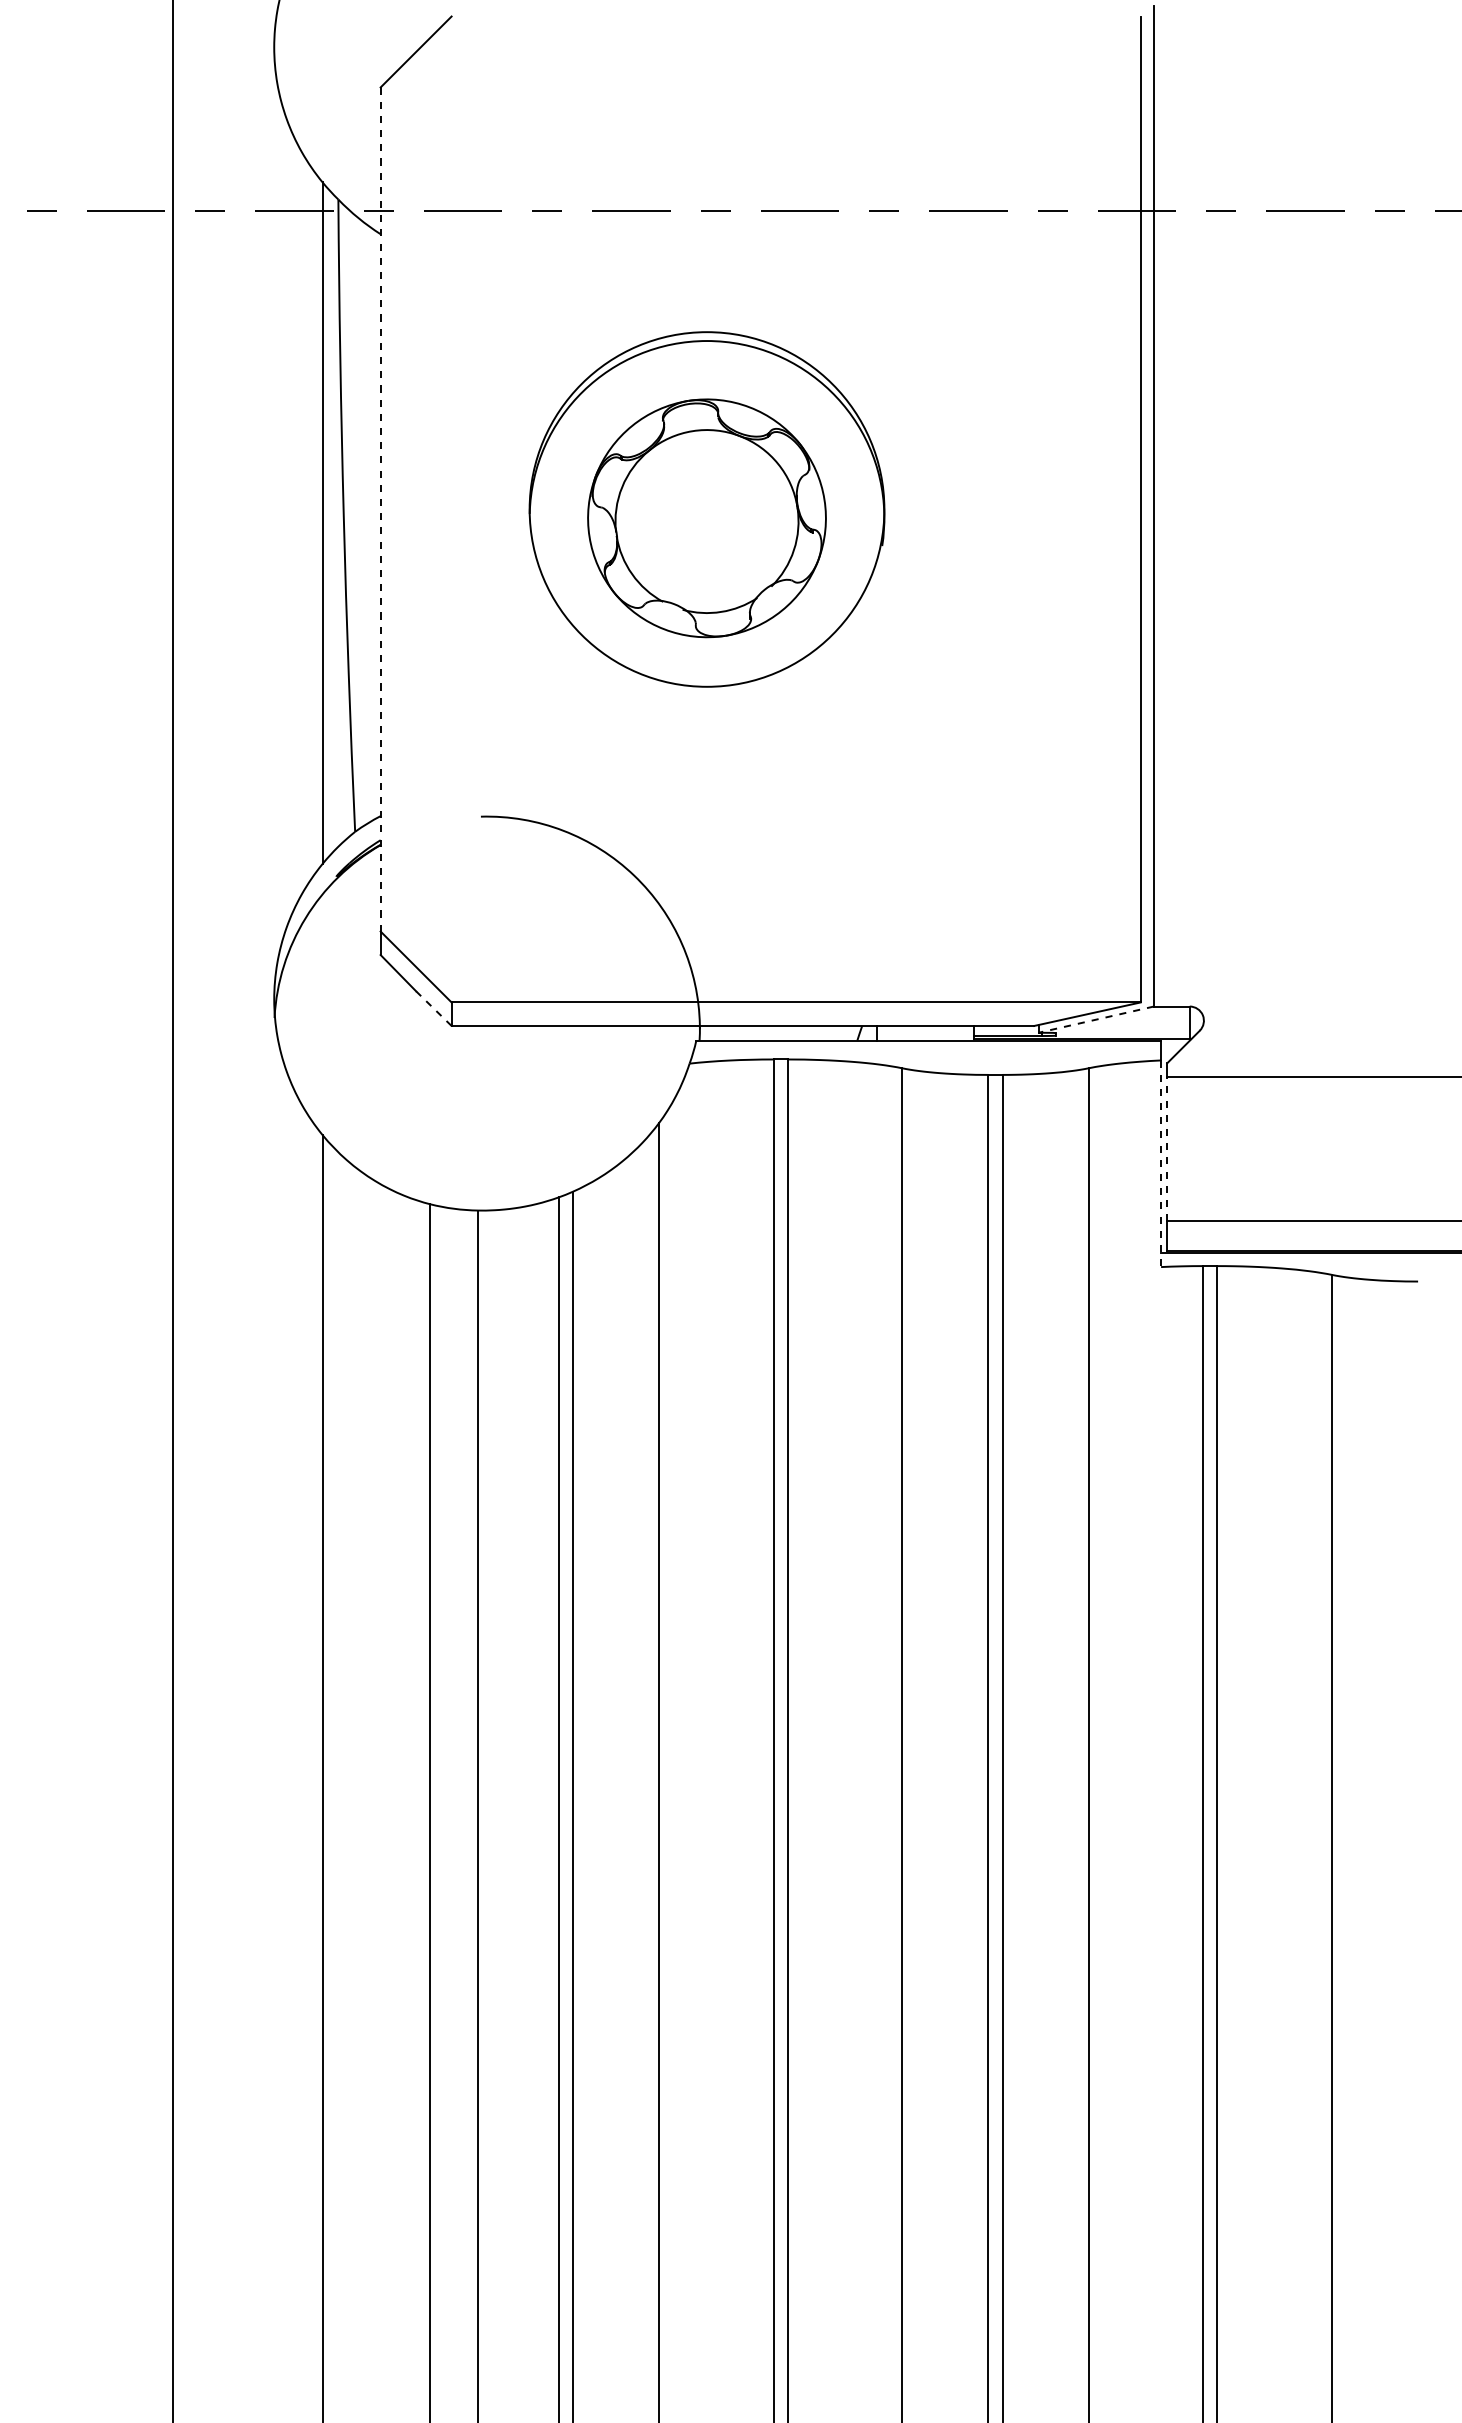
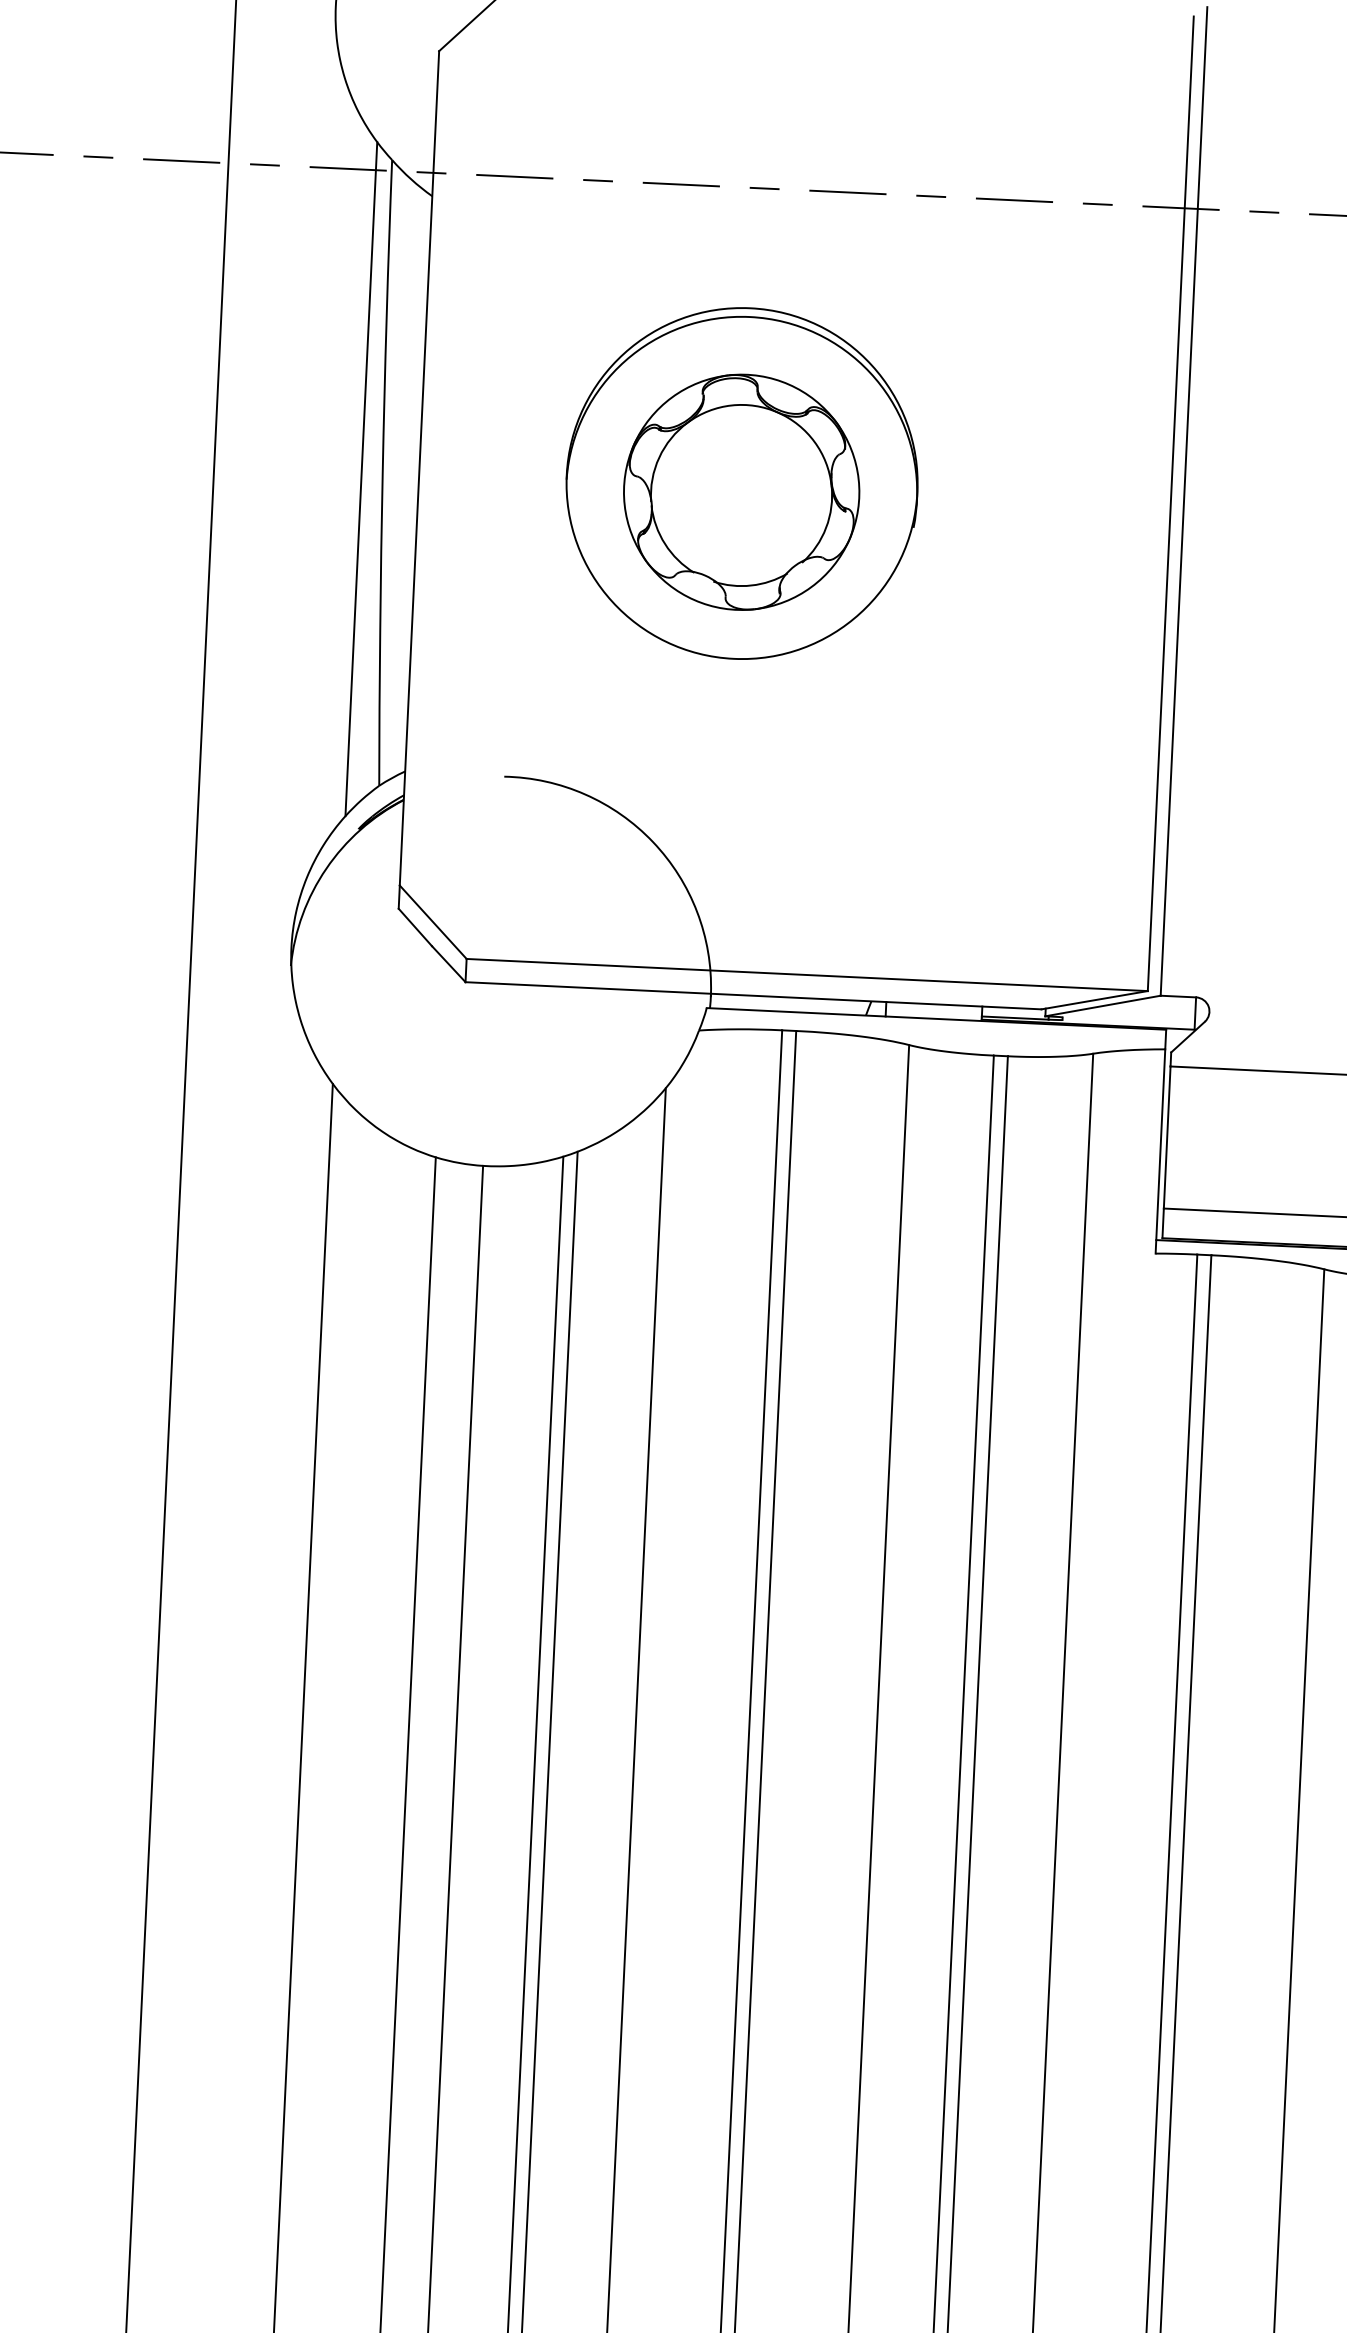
line: (380, 510) -> (419, 469), dashed -> solid
line: (433, 1008) -> (448, 964), dashed -> solid
line: (1095, 1019) -> (1102, 1005), dashed -> solid
line: (1167, 1149) -> (1167, 1137), dashed -> solid
line: (1161, 1164) -> (1160, 1152), dashed -> solid

